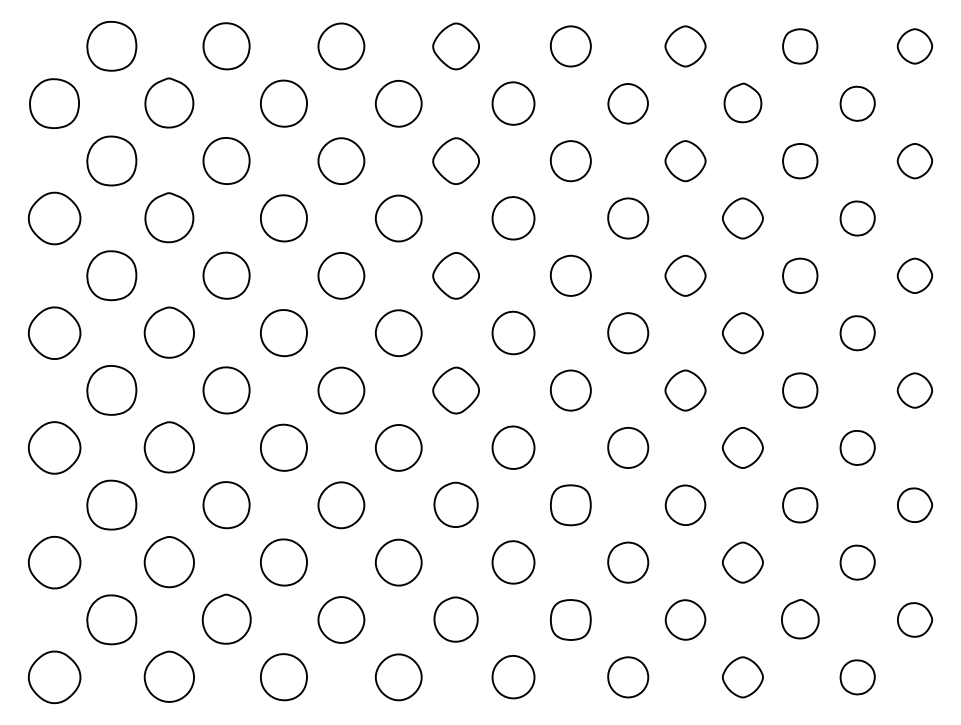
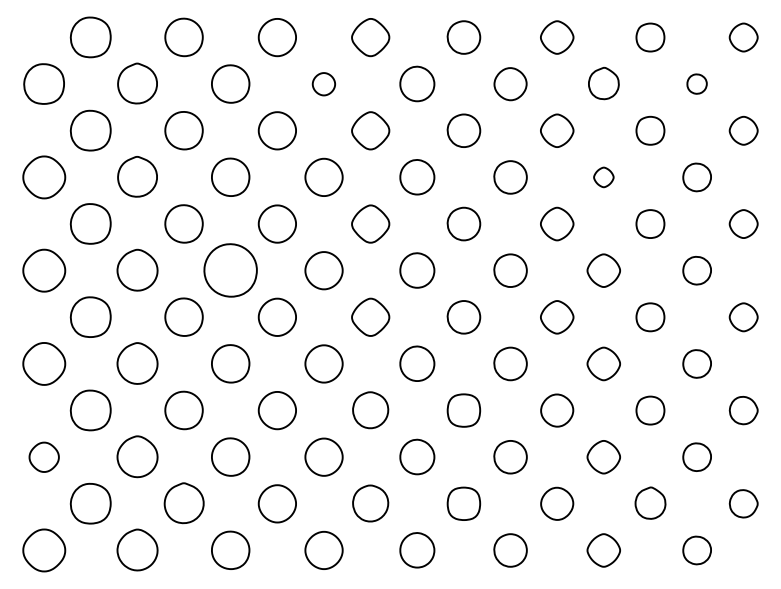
part: (398, 103) -> (323, 83), size x0.6
part: (857, 103) -> (697, 83), size x0.7
part: (742, 218) -> (603, 177), size x0.6
part: (283, 333) -> (230, 270), size x1.4
part: (54, 562) -> (44, 457), size x0.7

